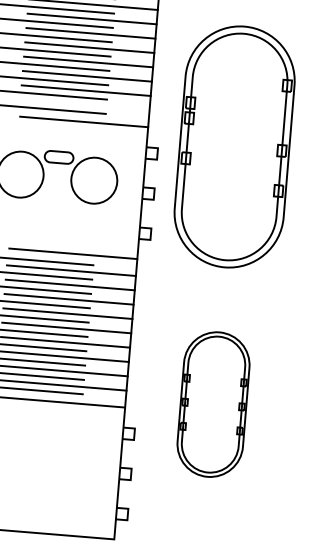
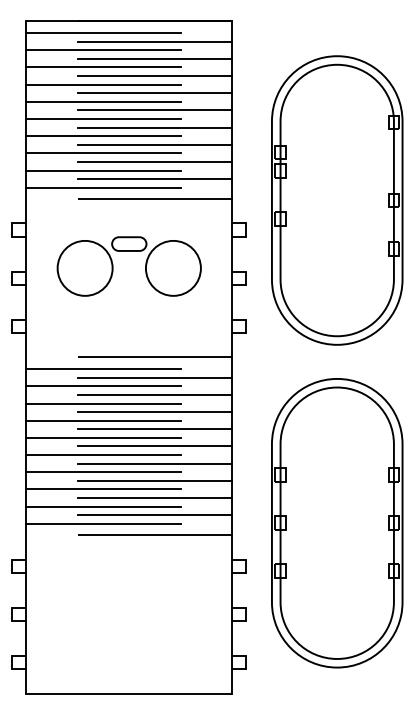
line: (84, 105) -> (154, 179), added
part: (234, 146) -> (337, 200), moved
part: (213, 404) -> (337, 523), size x1.67

